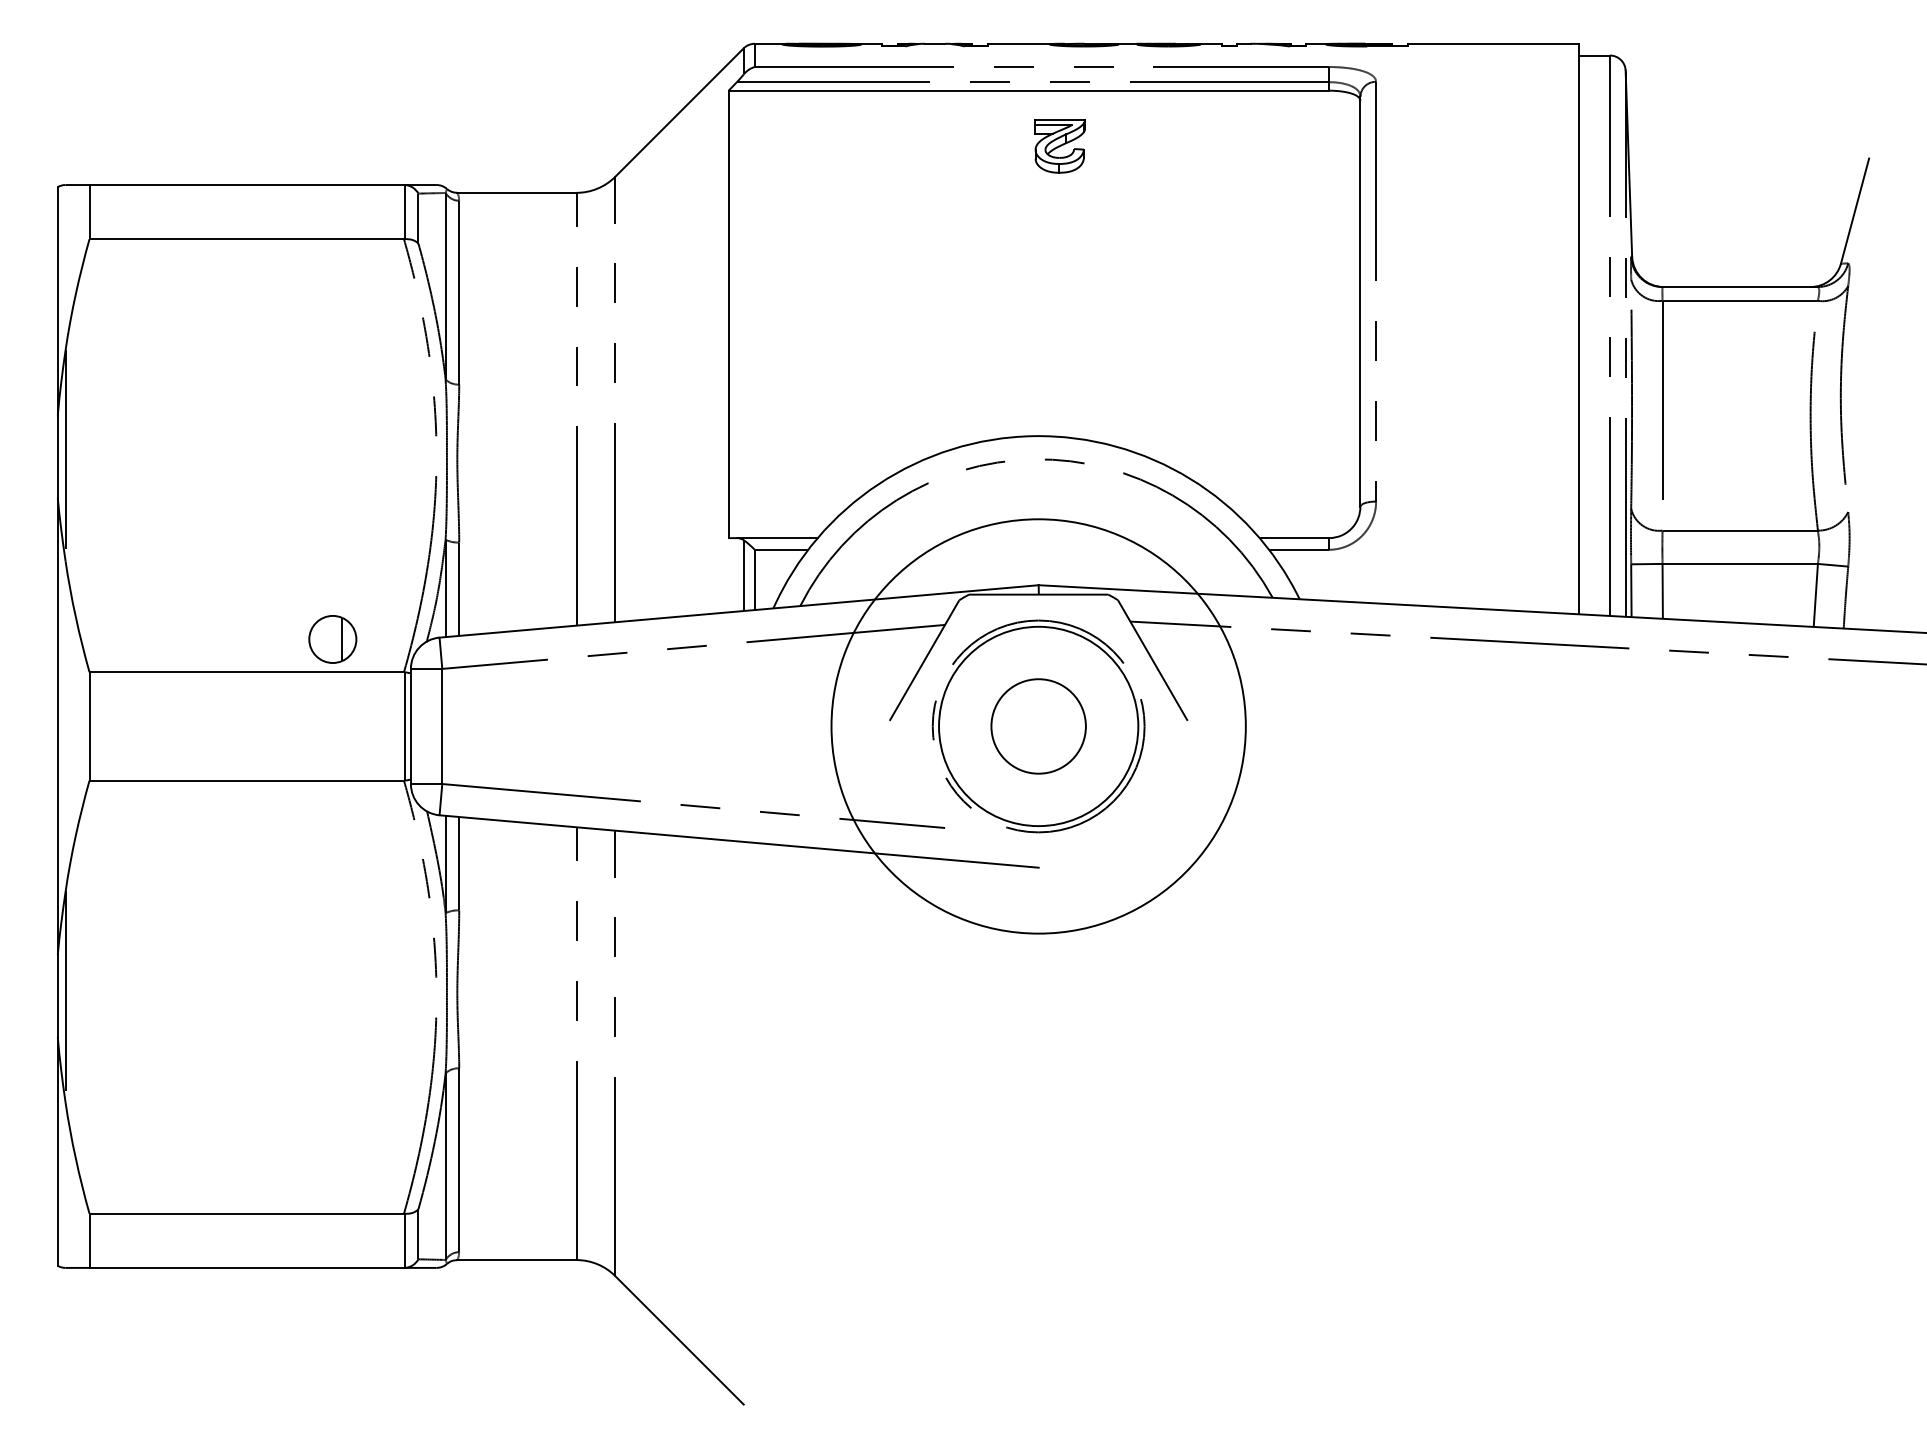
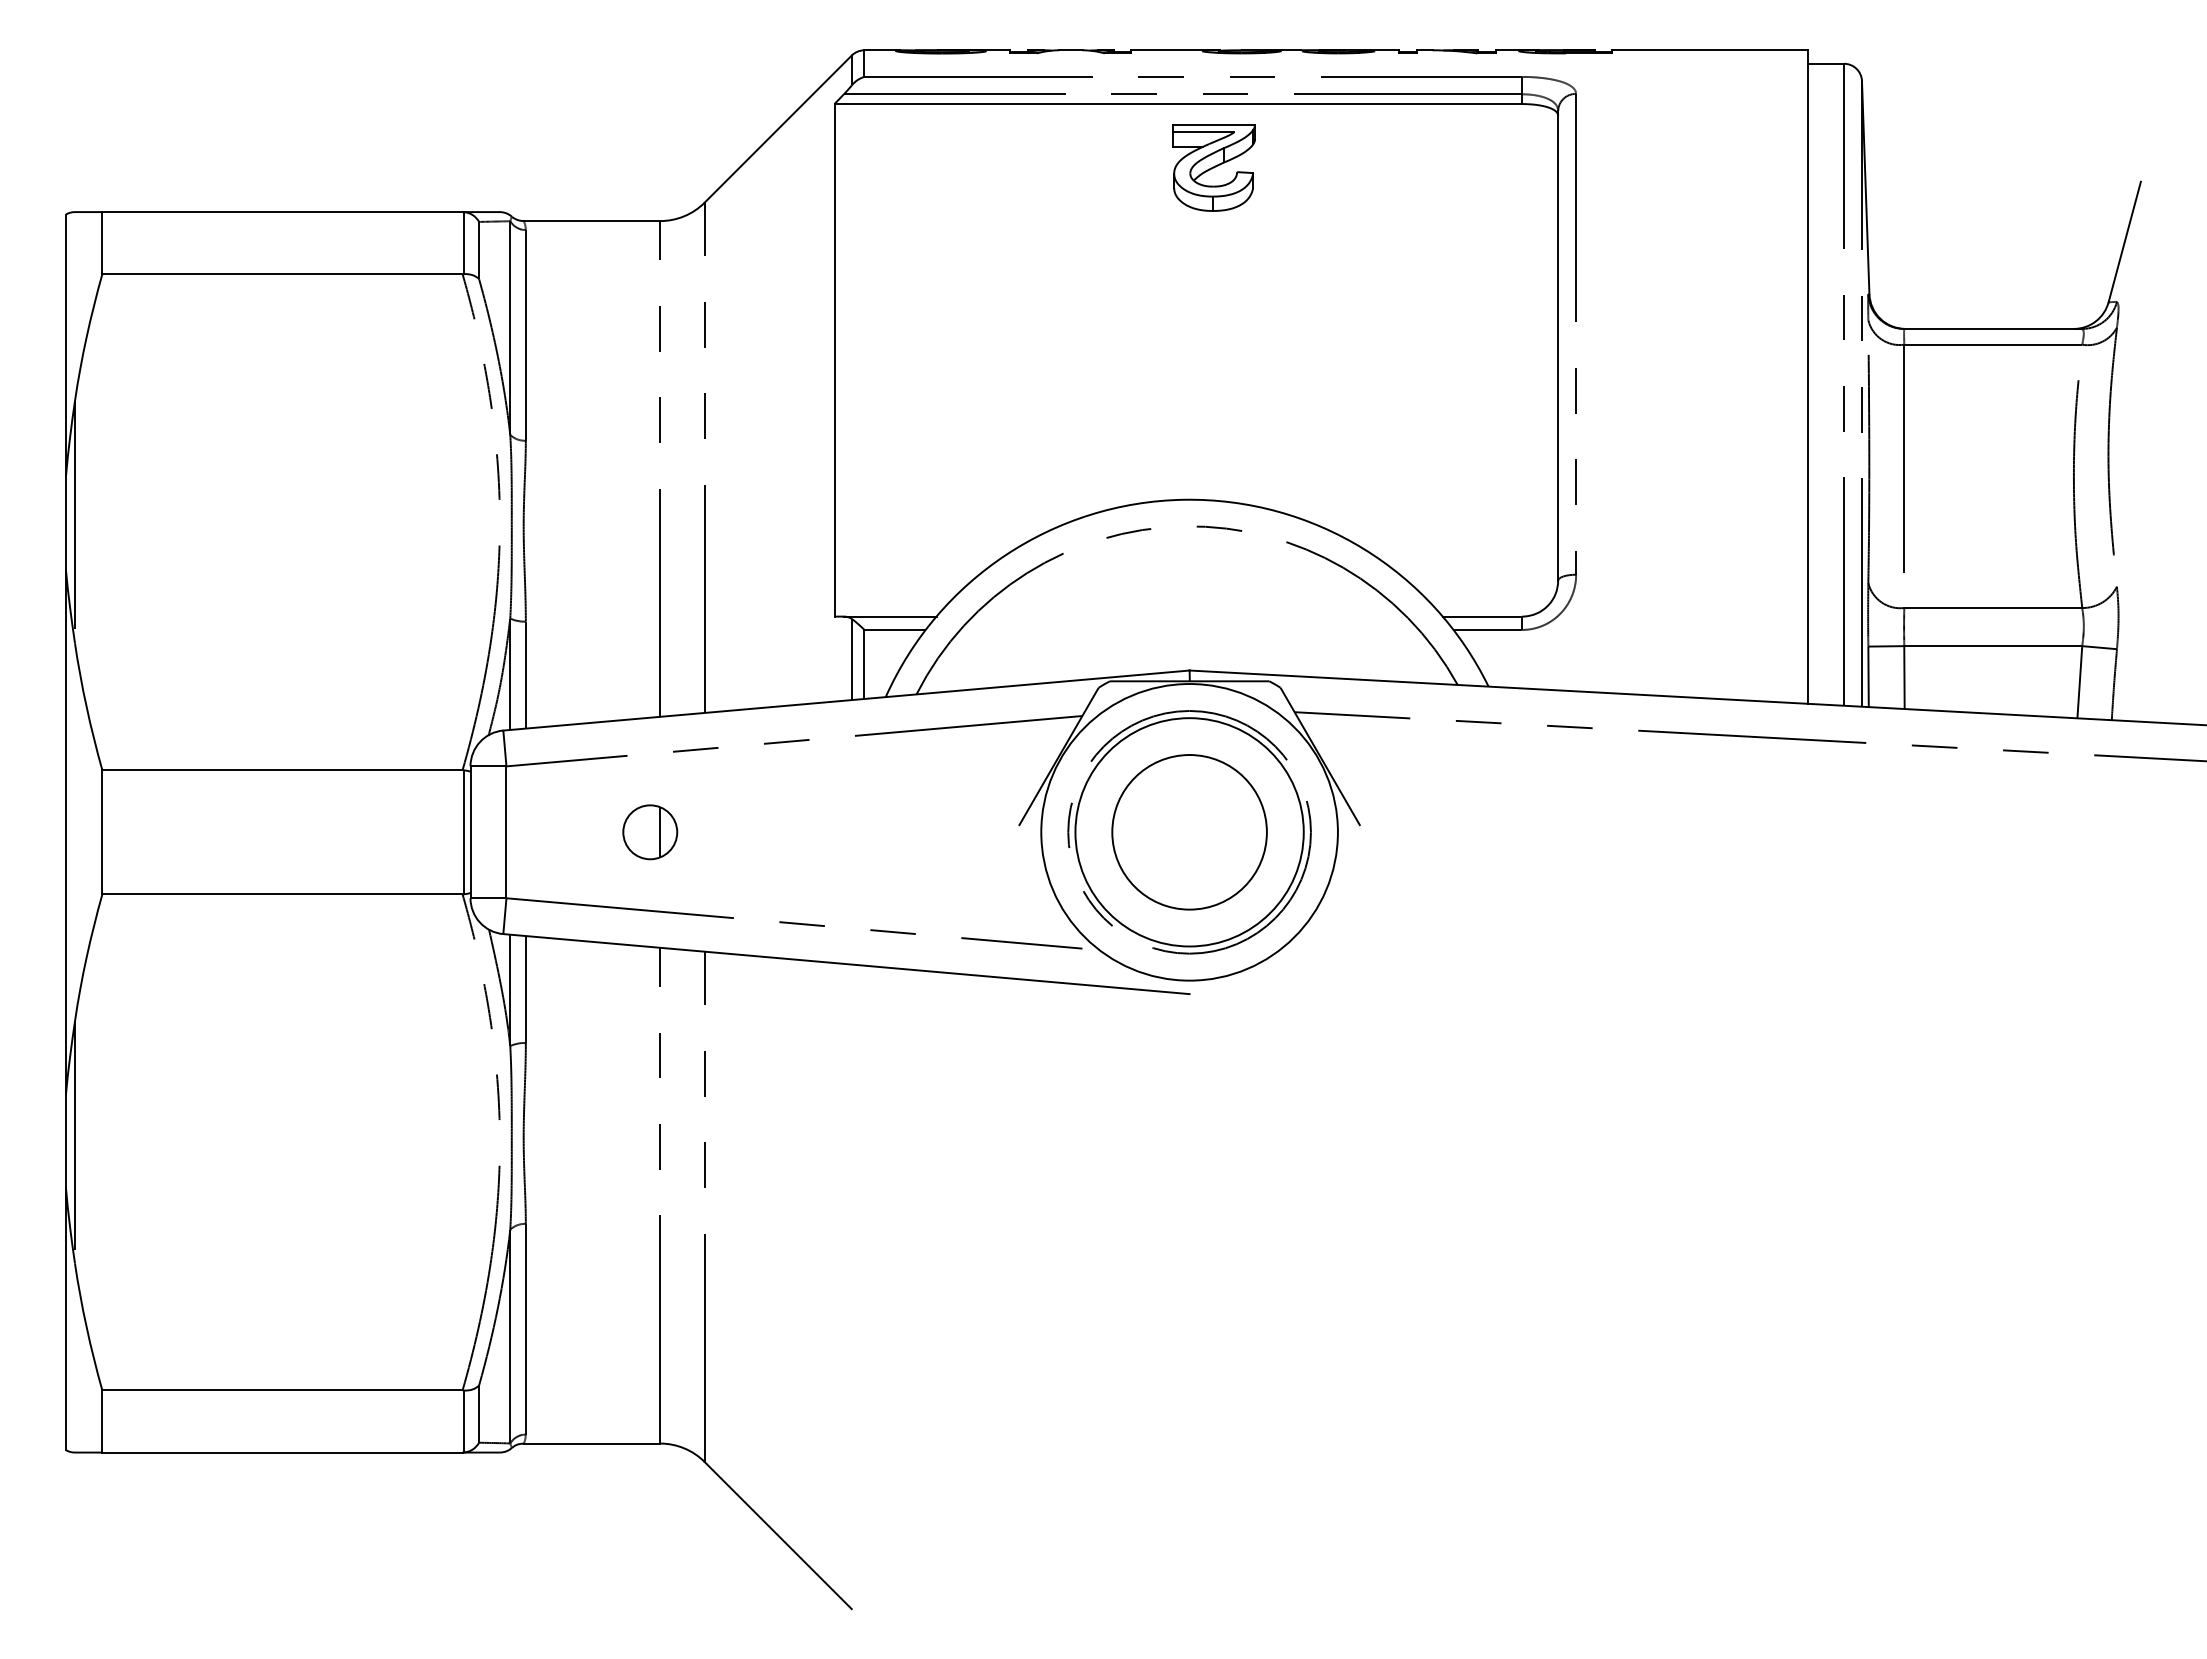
part: (1059, 146) -> (1213, 167), size x1.43
part: (332, 639) -> (649, 832), moved
circle: (1038, 725) -> (1189, 831), size x0.62
circle: (1038, 725) -> (1189, 831), size x1.43

